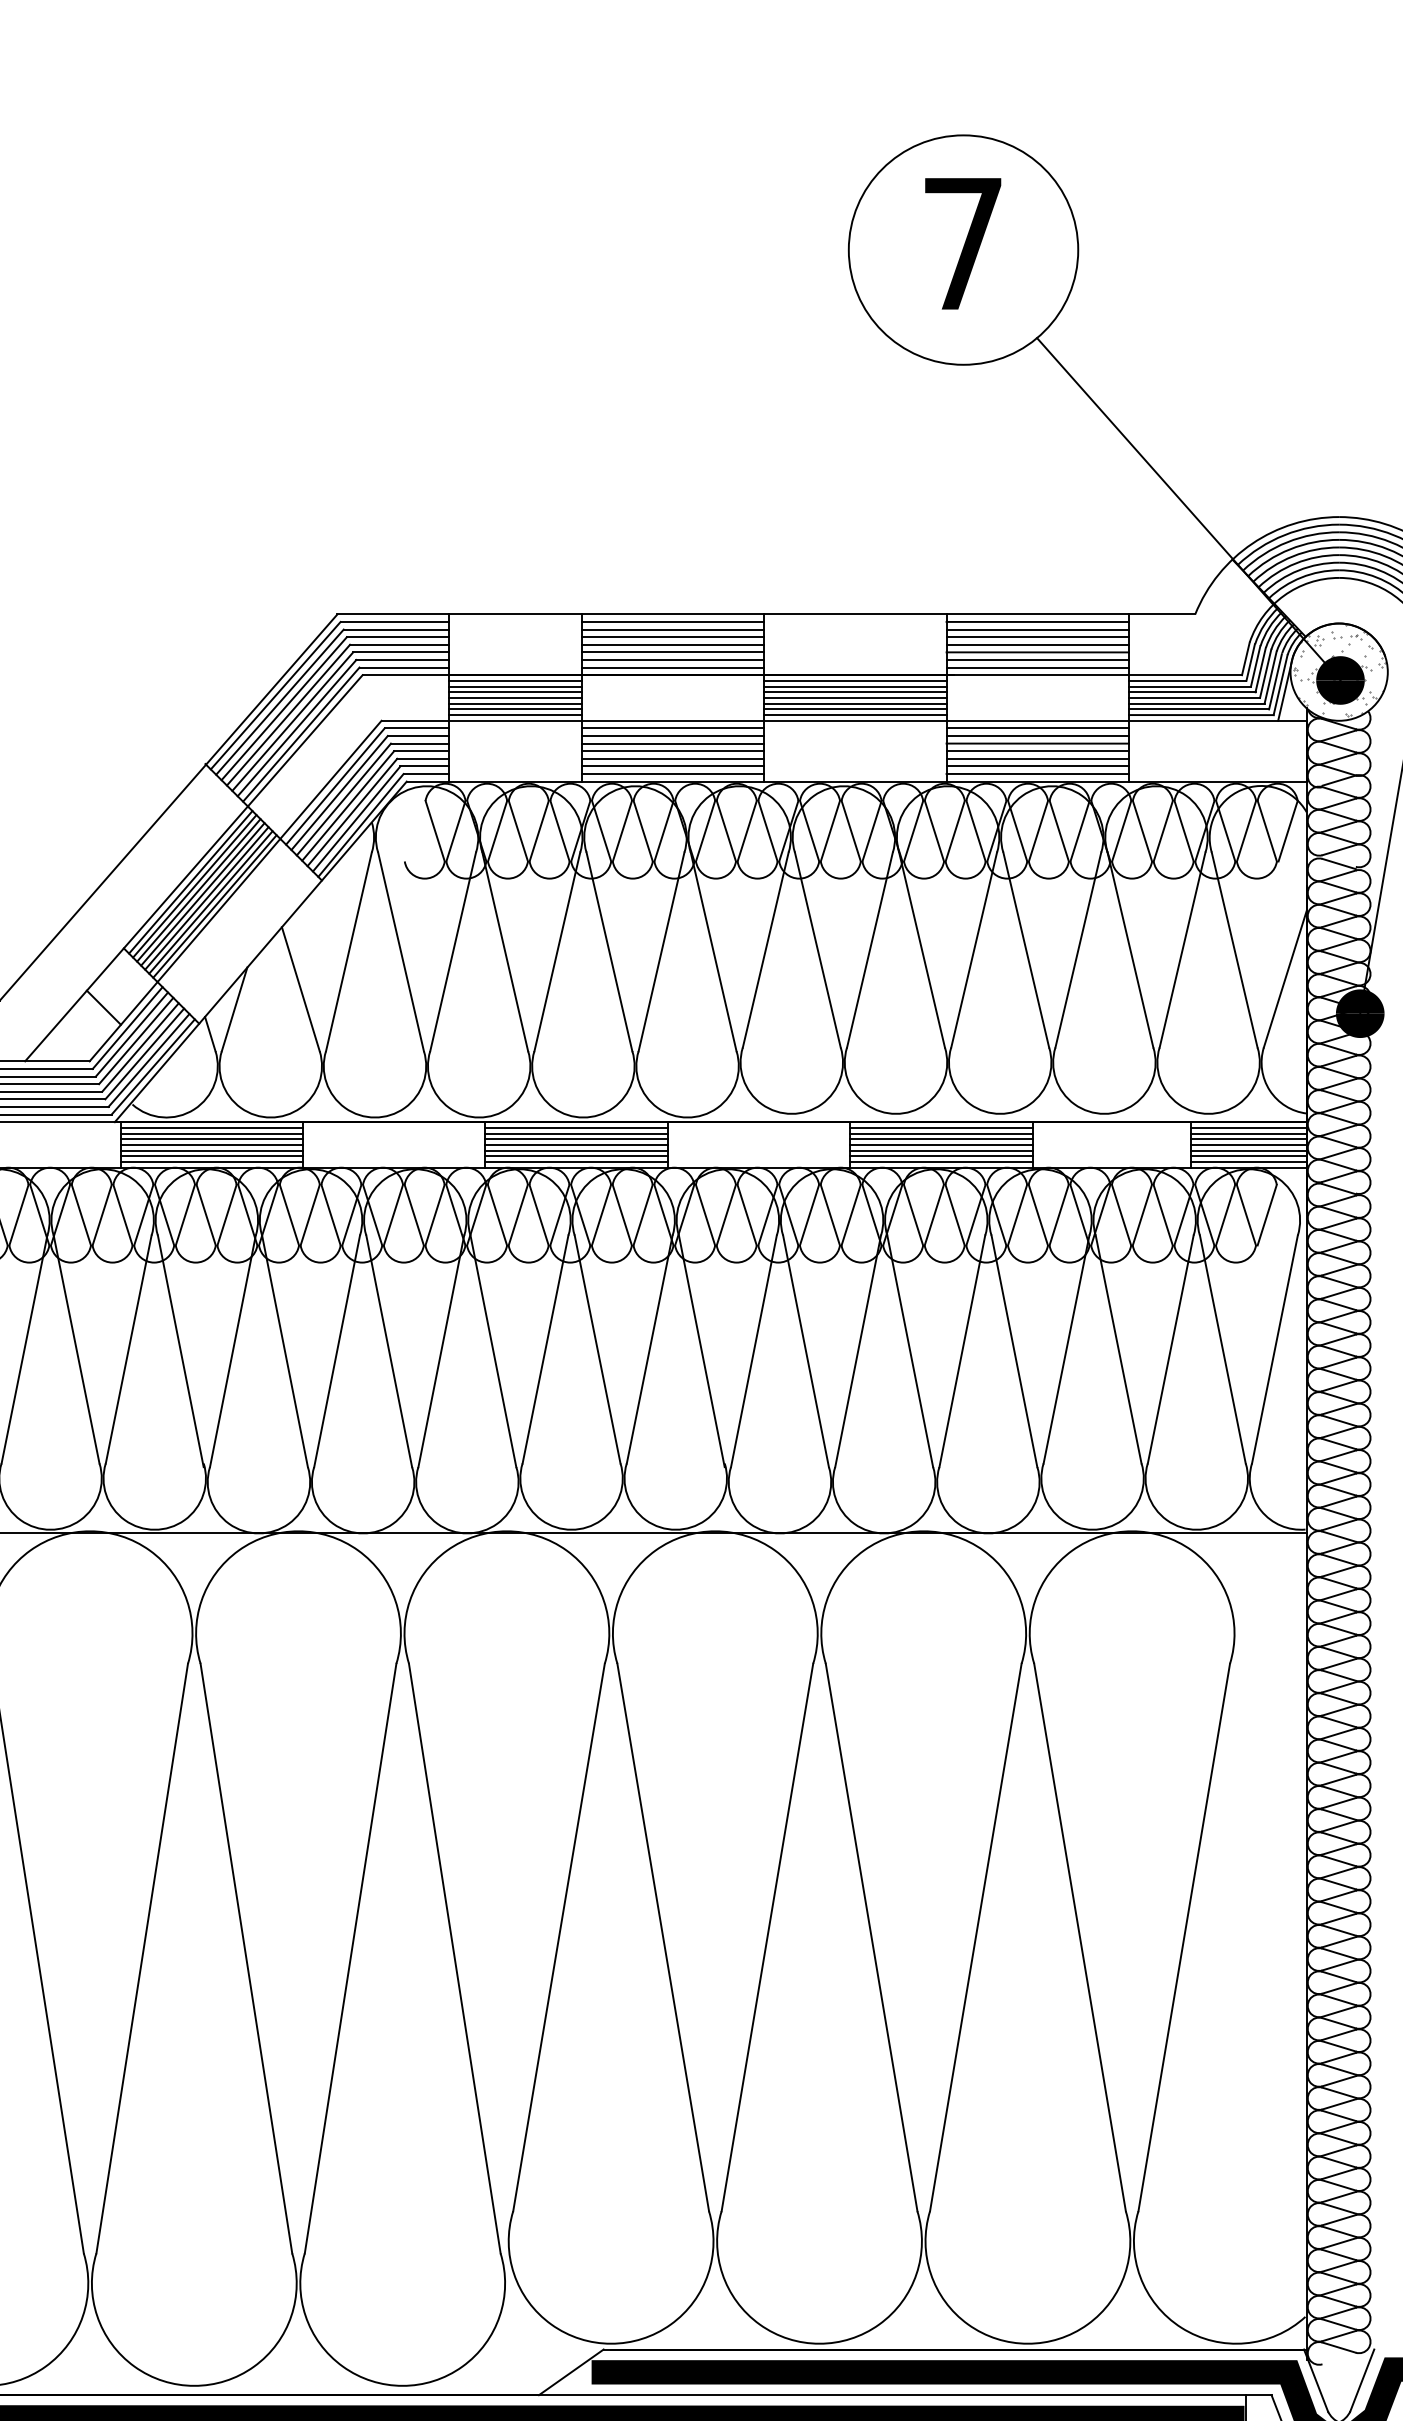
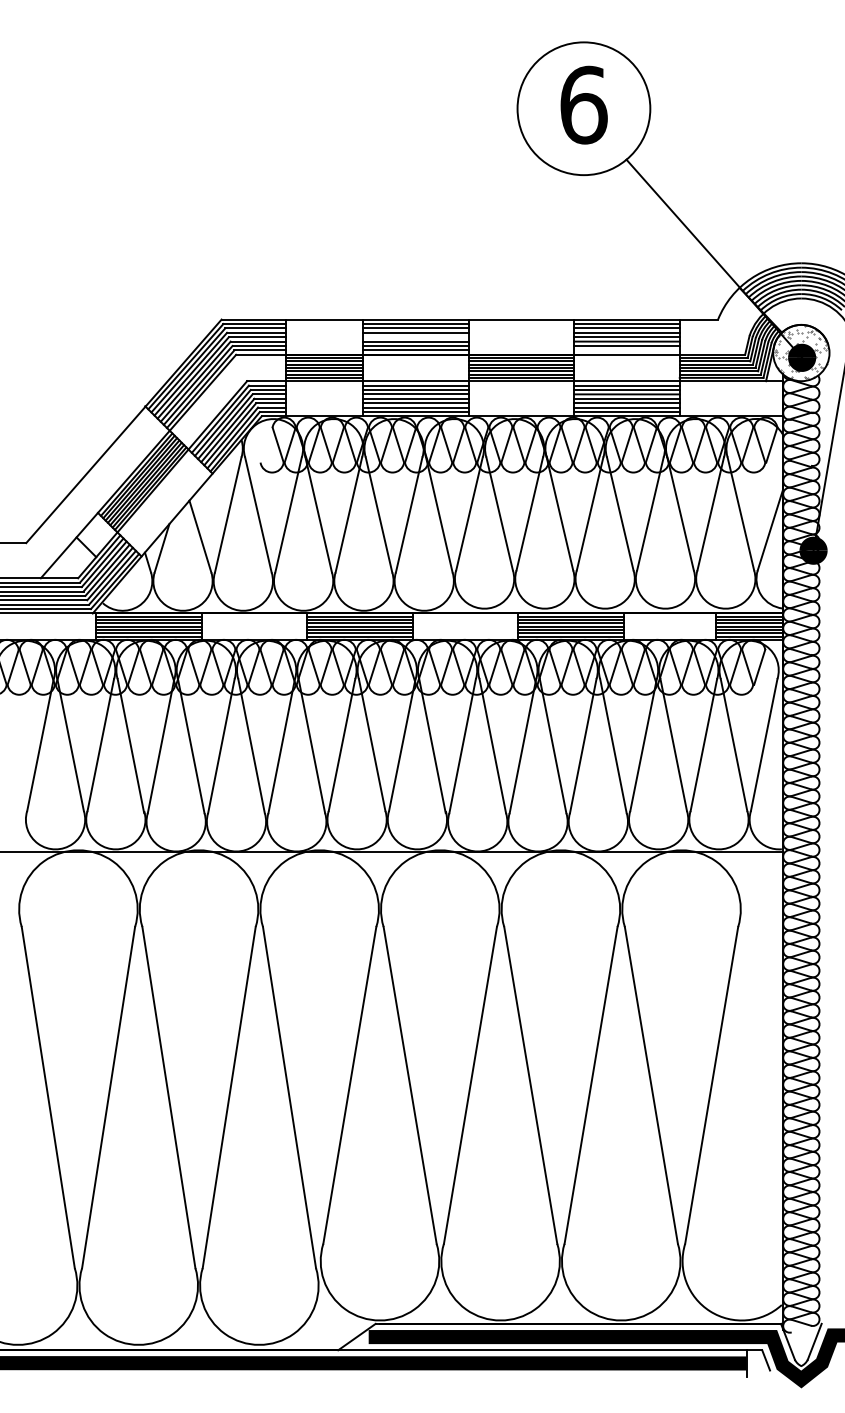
text: (962, 242) -> (583, 104), 7 -> 6
line: (672, 645) -> (415, 337), removed
line: (1037, 667) -> (626, 350), removed

